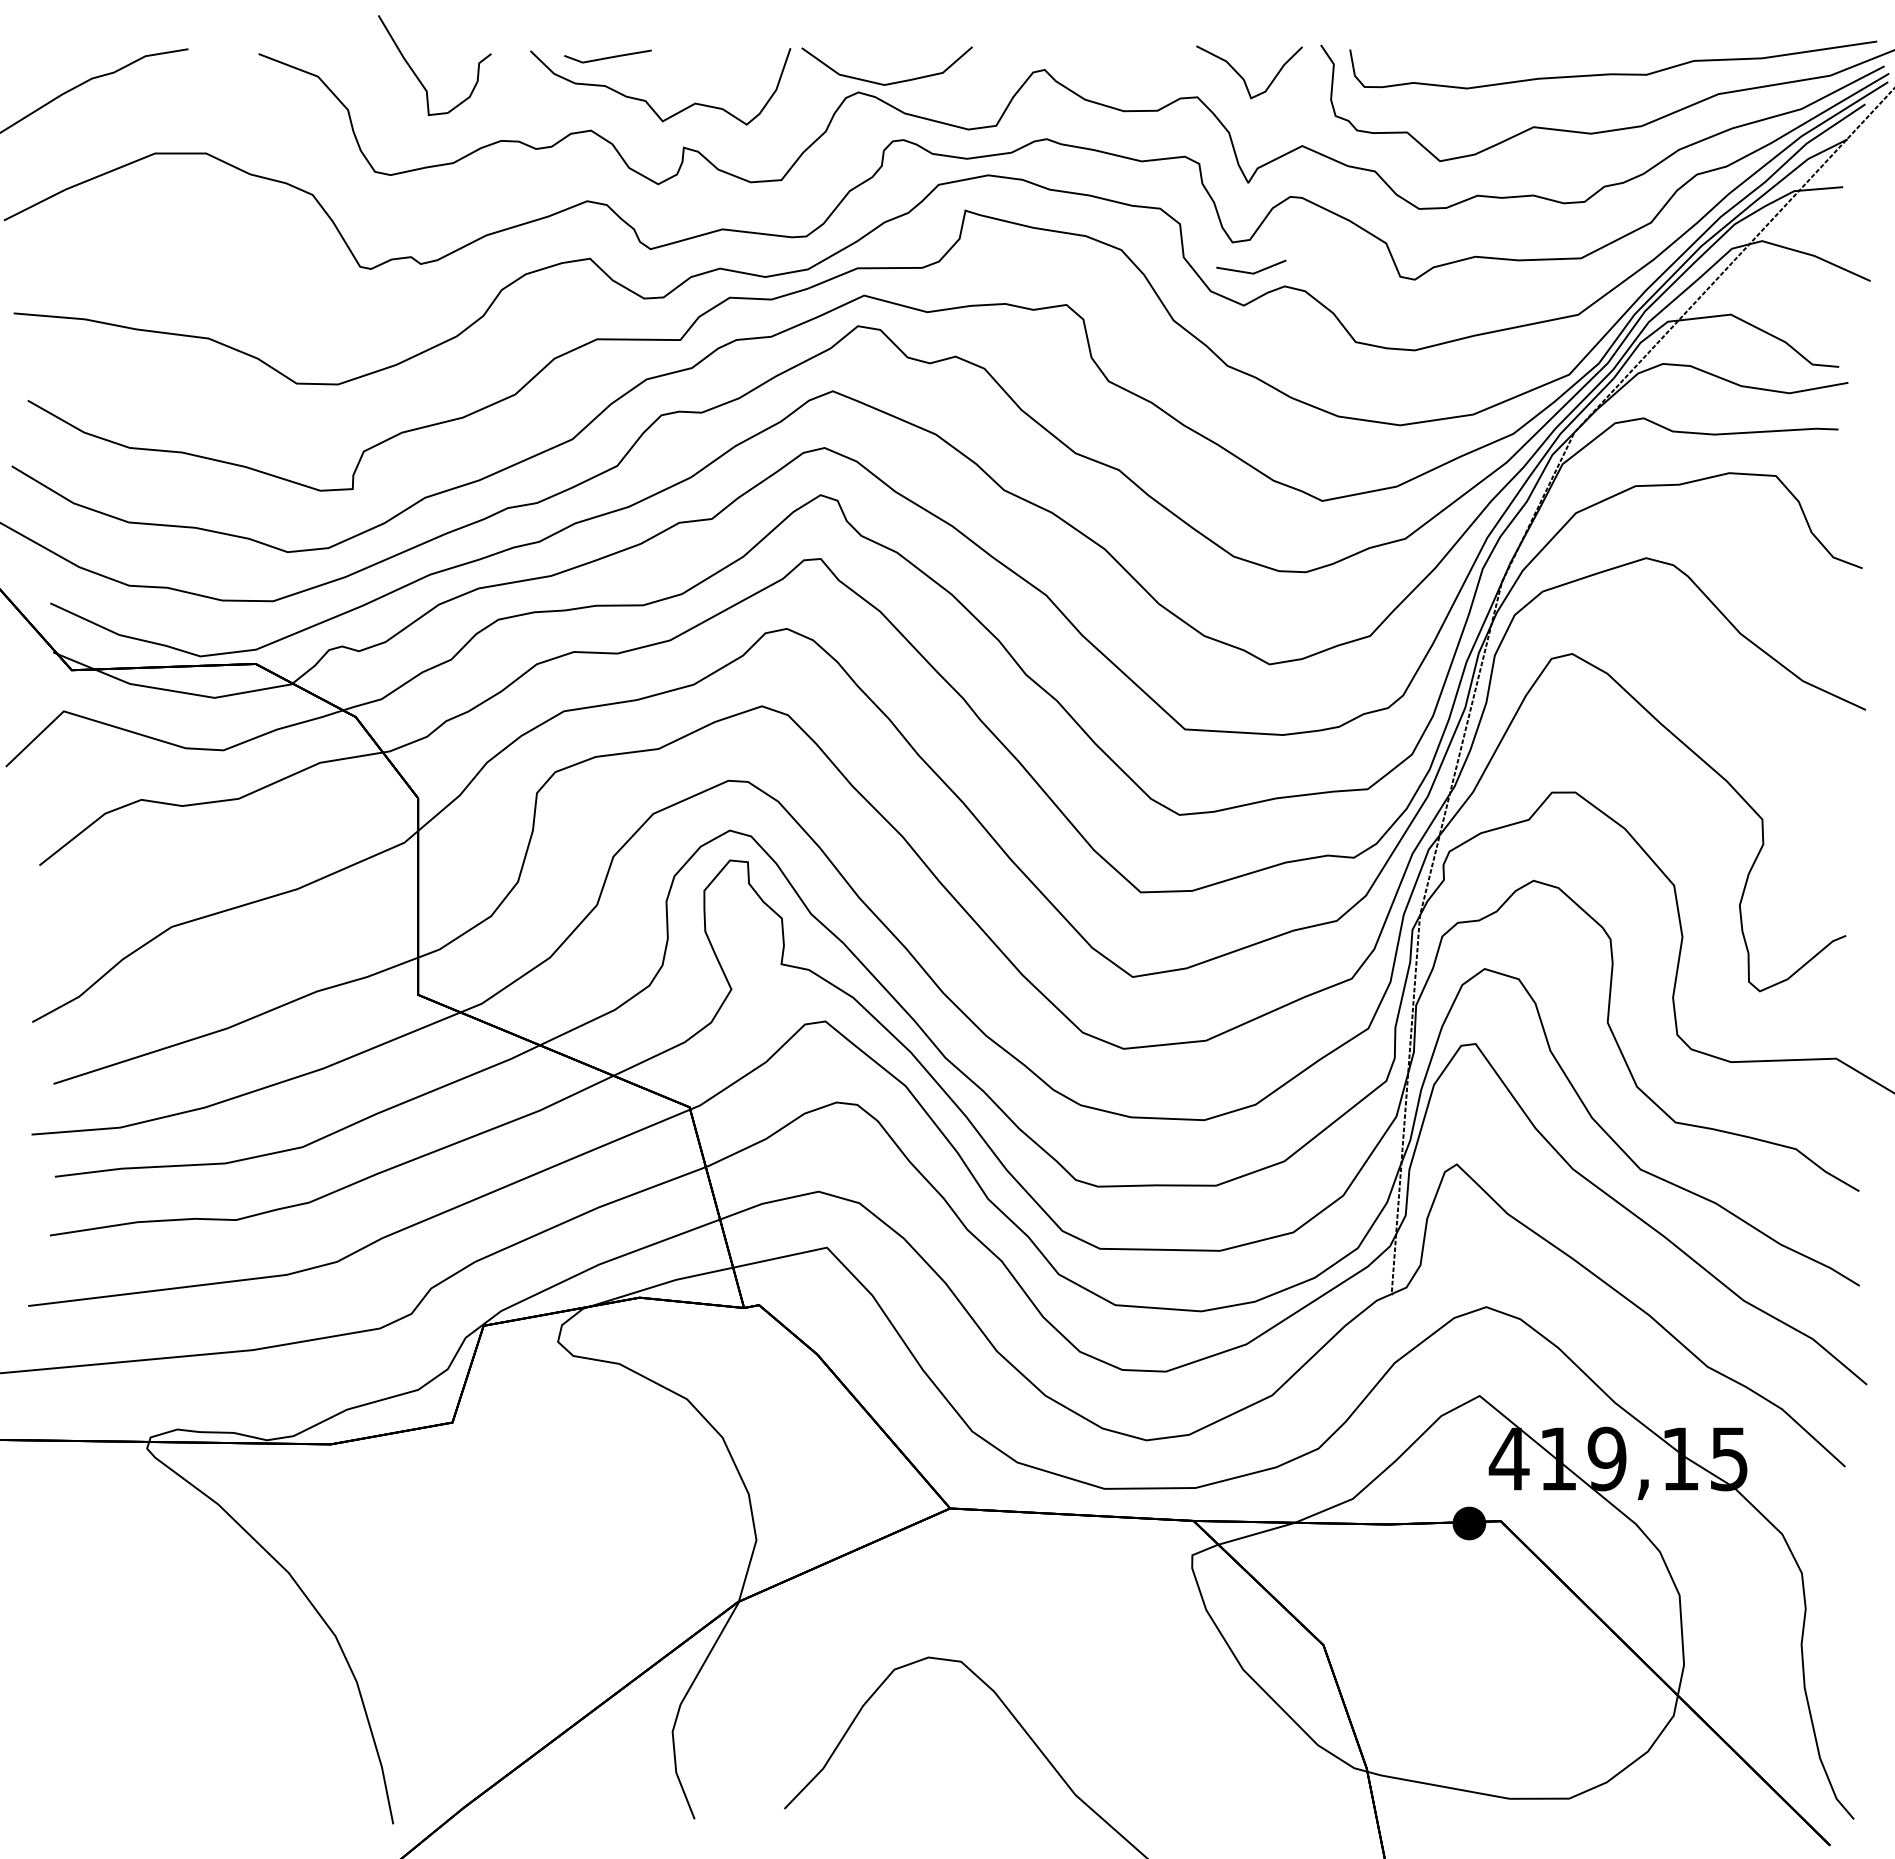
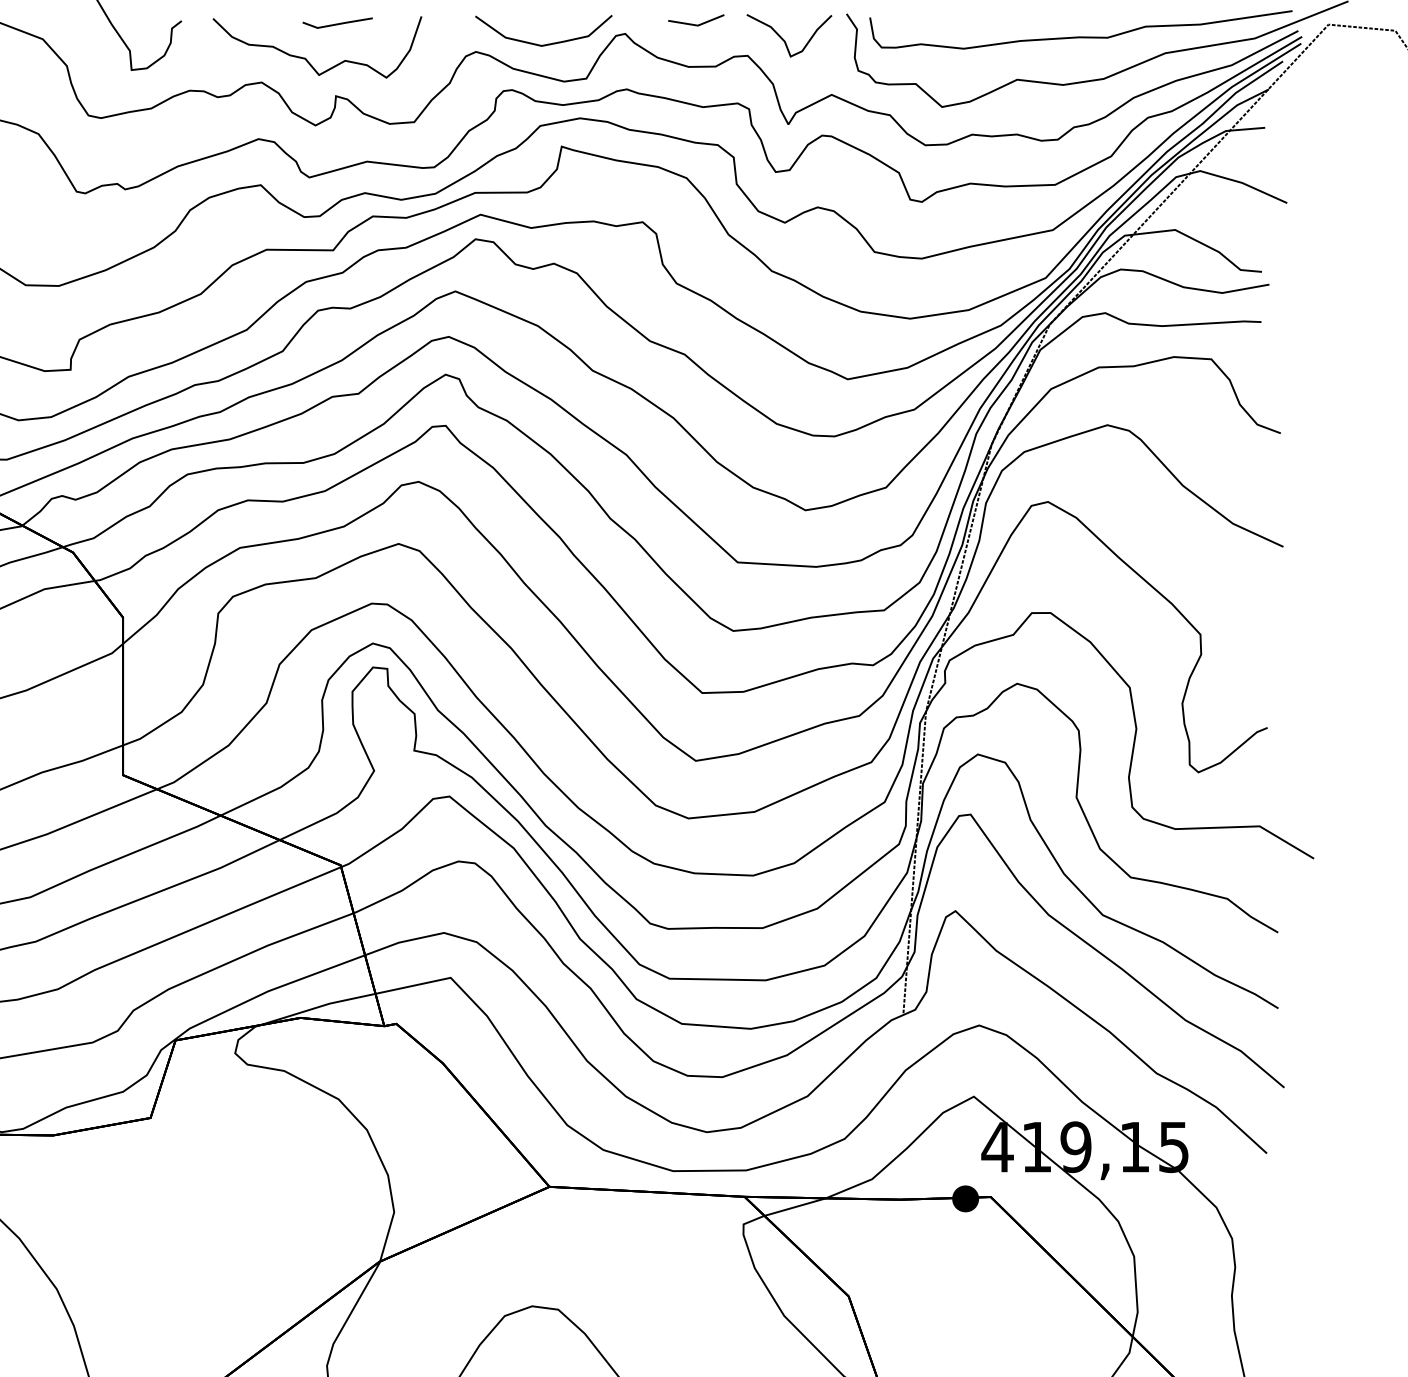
line: (607, 57) -> (337, 23), moved
curve: (891, 82) -> (547, 43), moved
line: (1251, 272) -> (696, 24), moved

